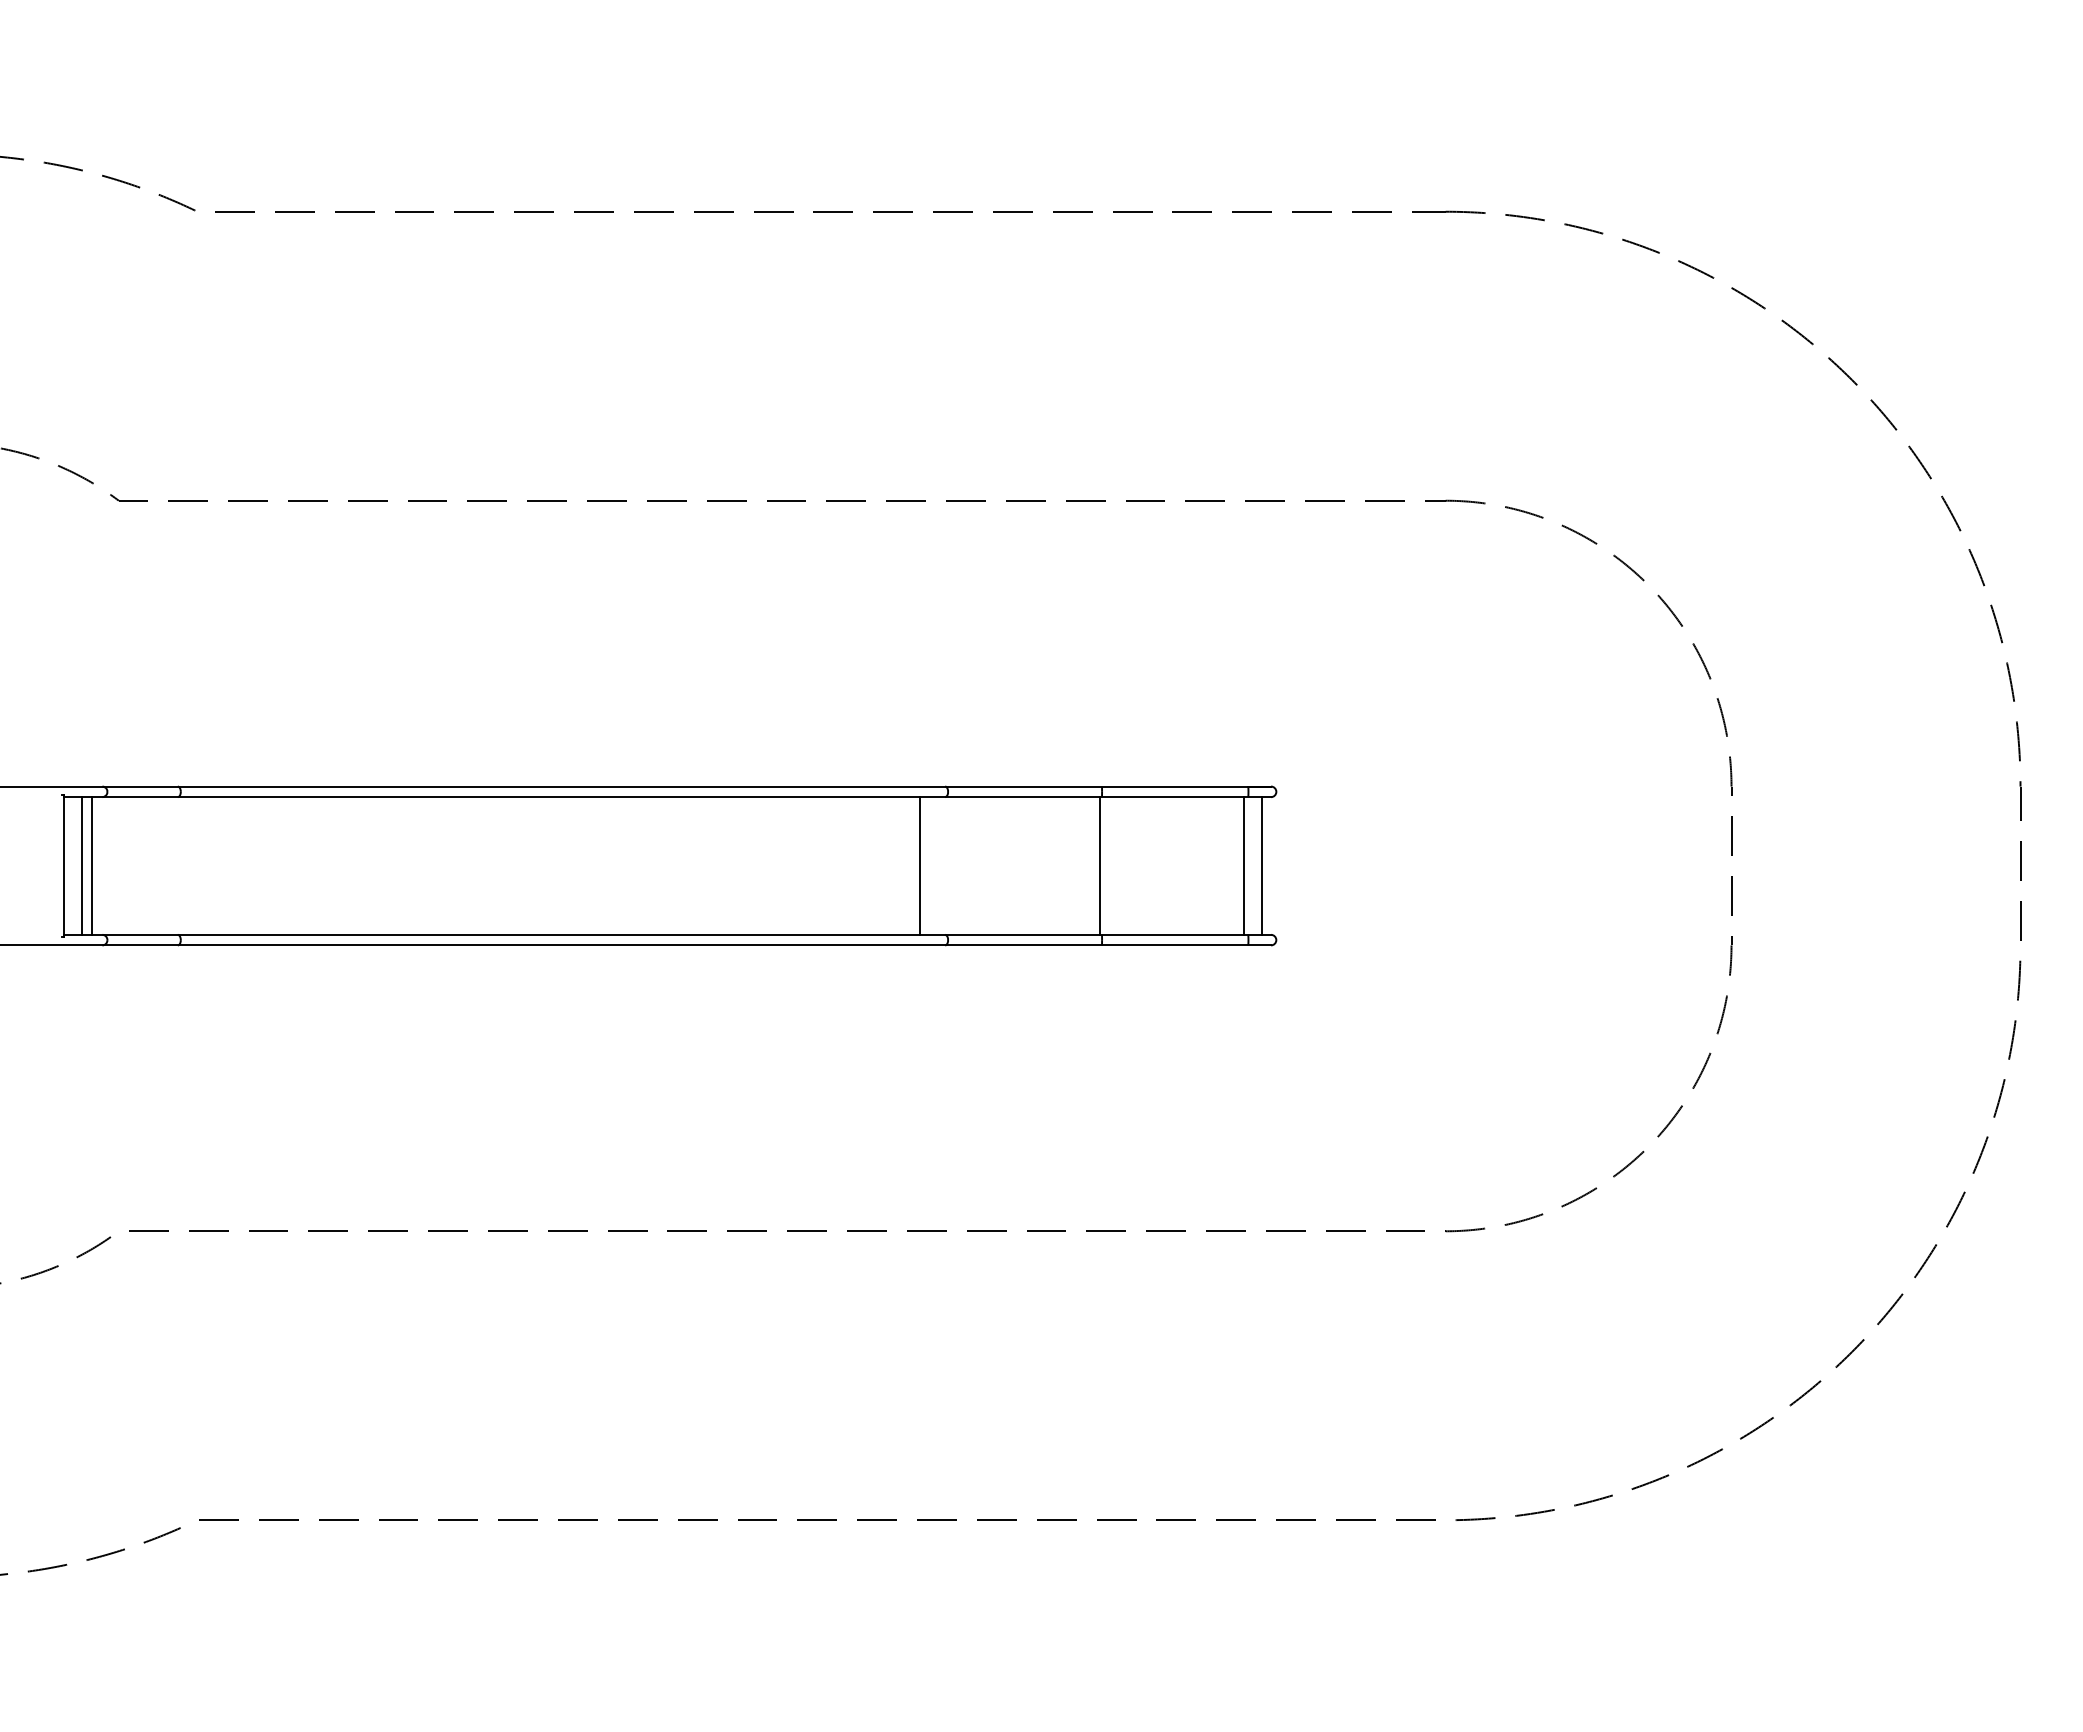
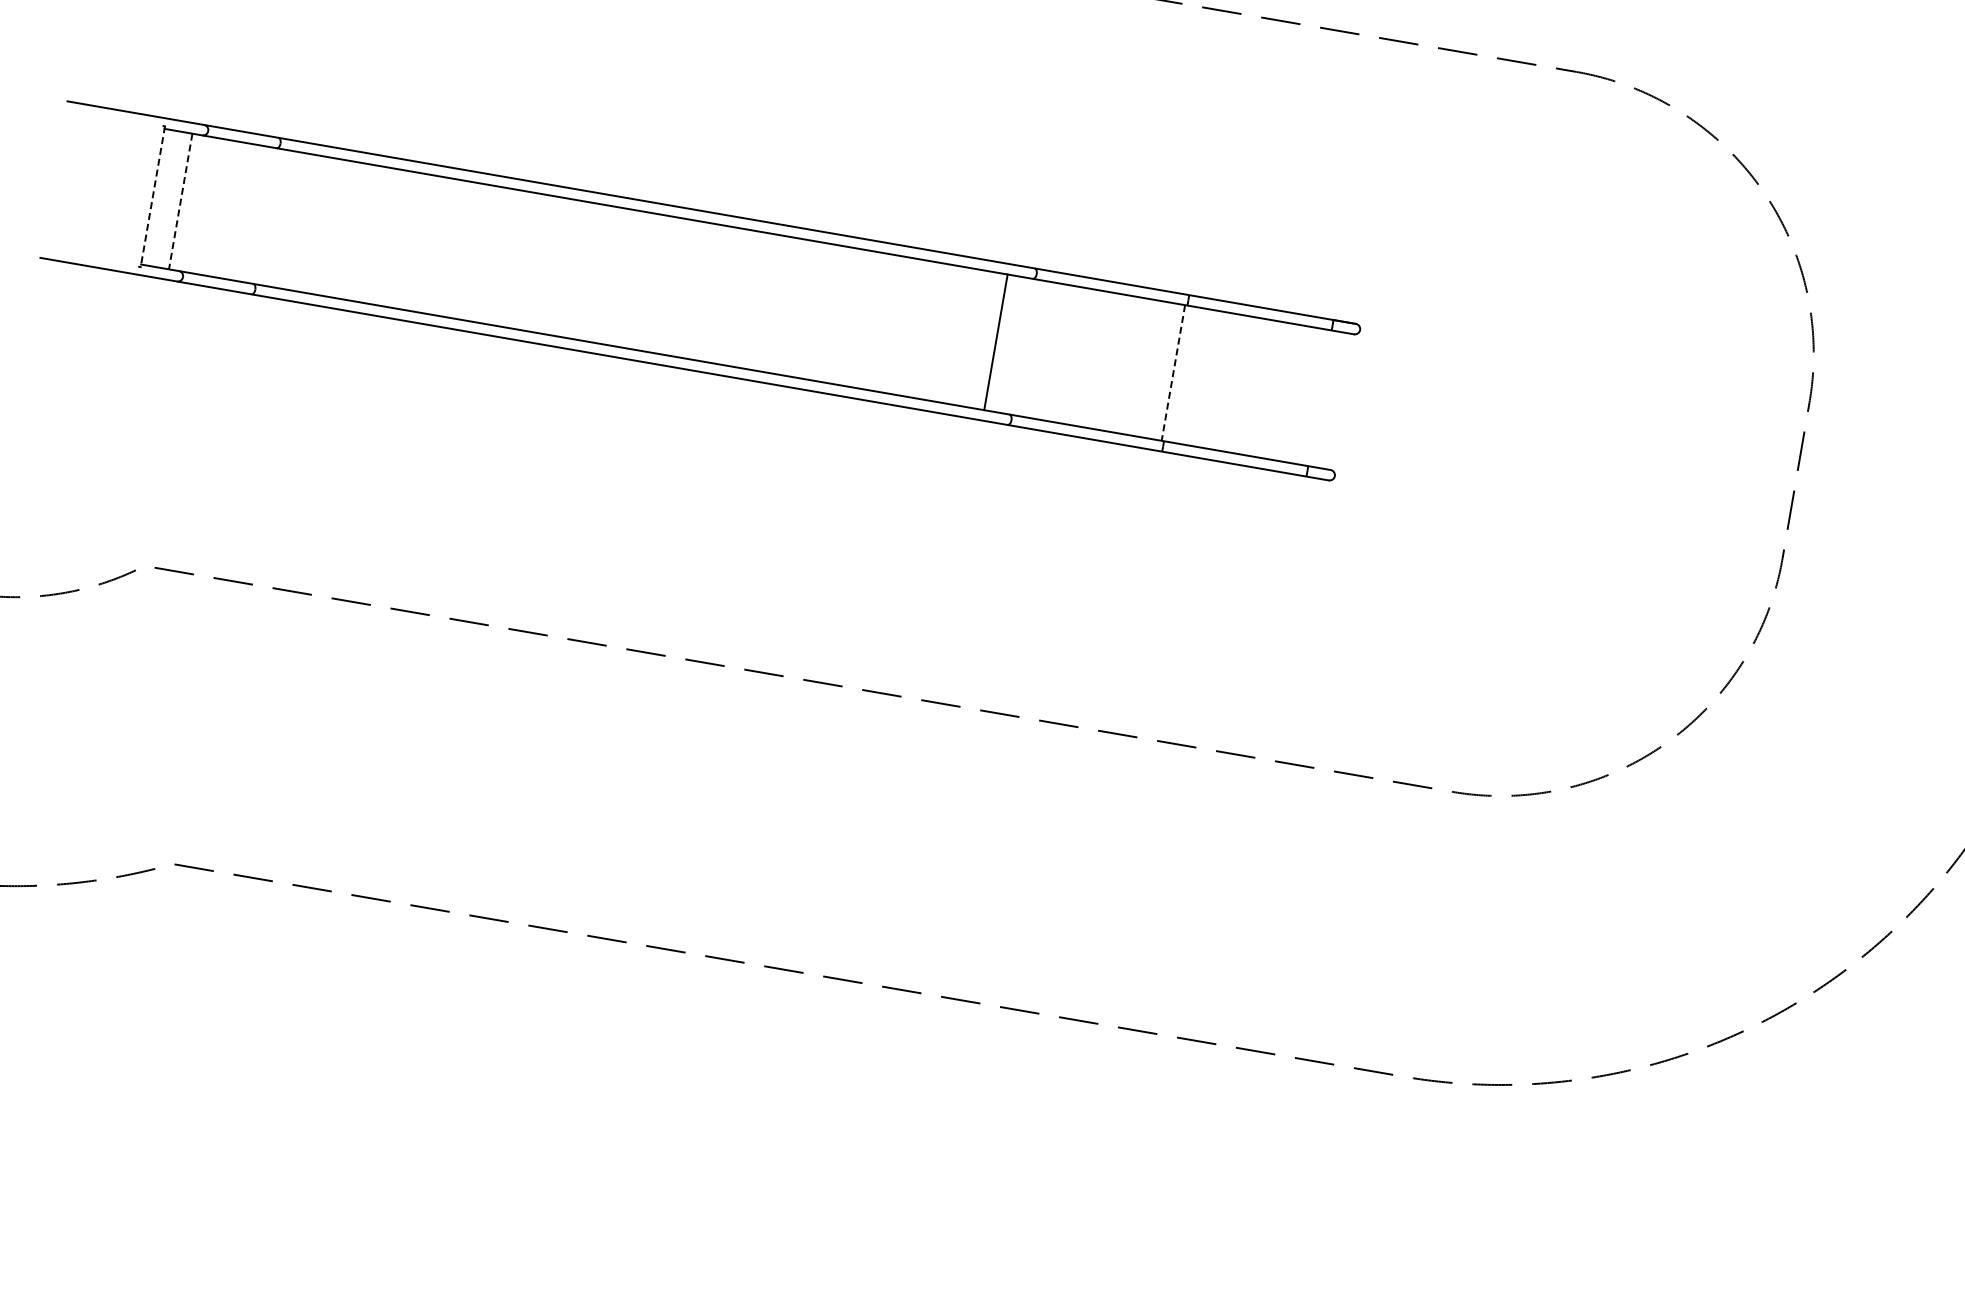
line: (81, 865) -> (170, 199), removed
line: (1243, 865) -> (1315, 396), removed
line: (1262, 865) -> (1333, 400), removed
line: (64, 866) -> (153, 197), solid -> dashed
line: (92, 866) -> (180, 202), solid -> dashed
line: (1099, 866) -> (1173, 373), solid -> dashed

